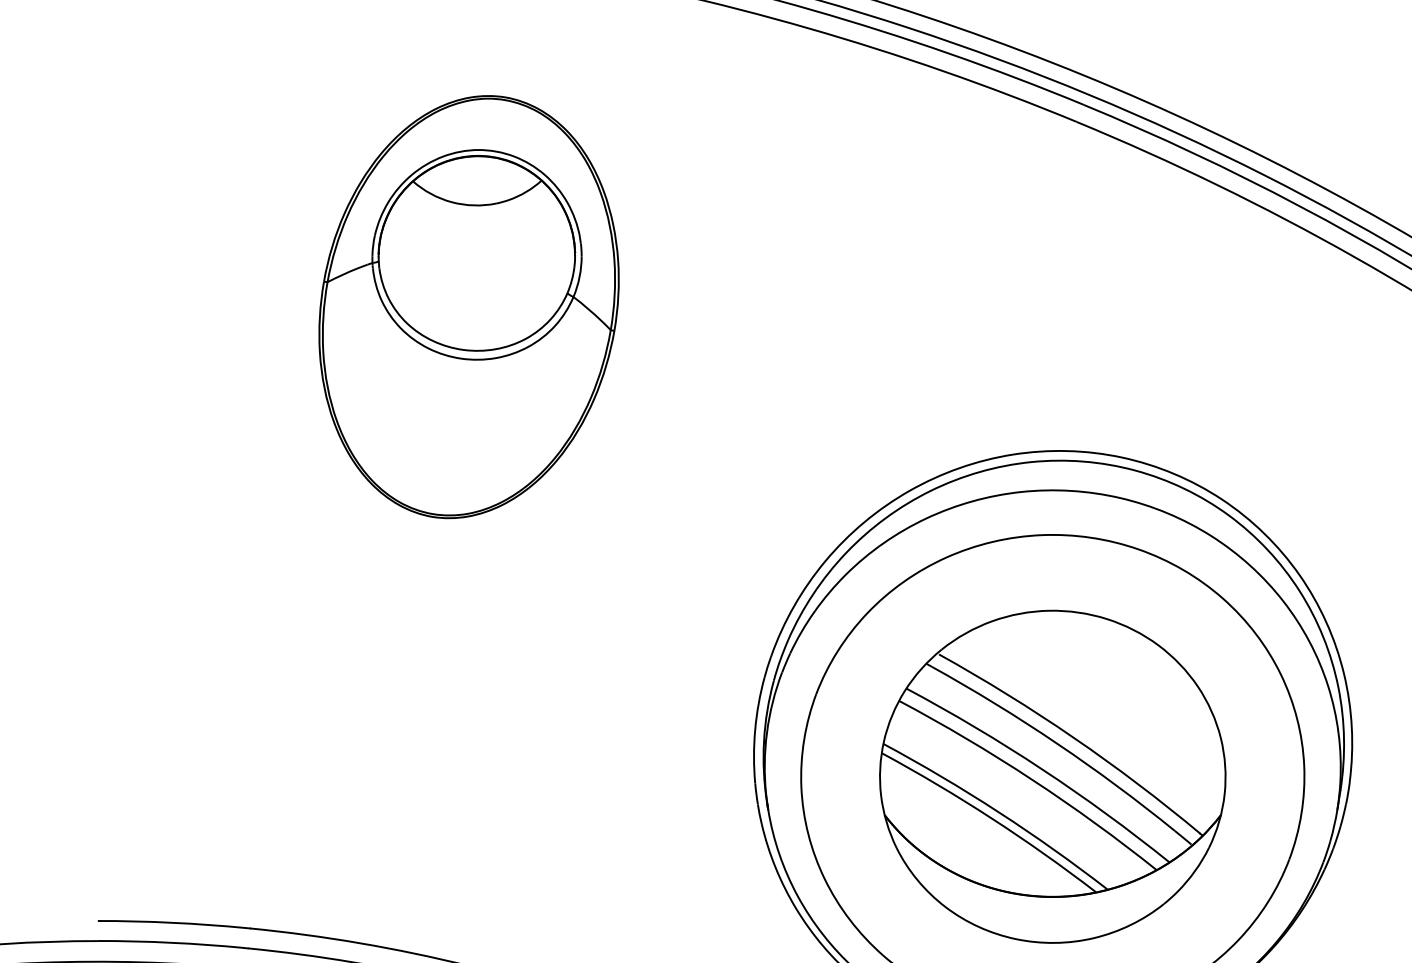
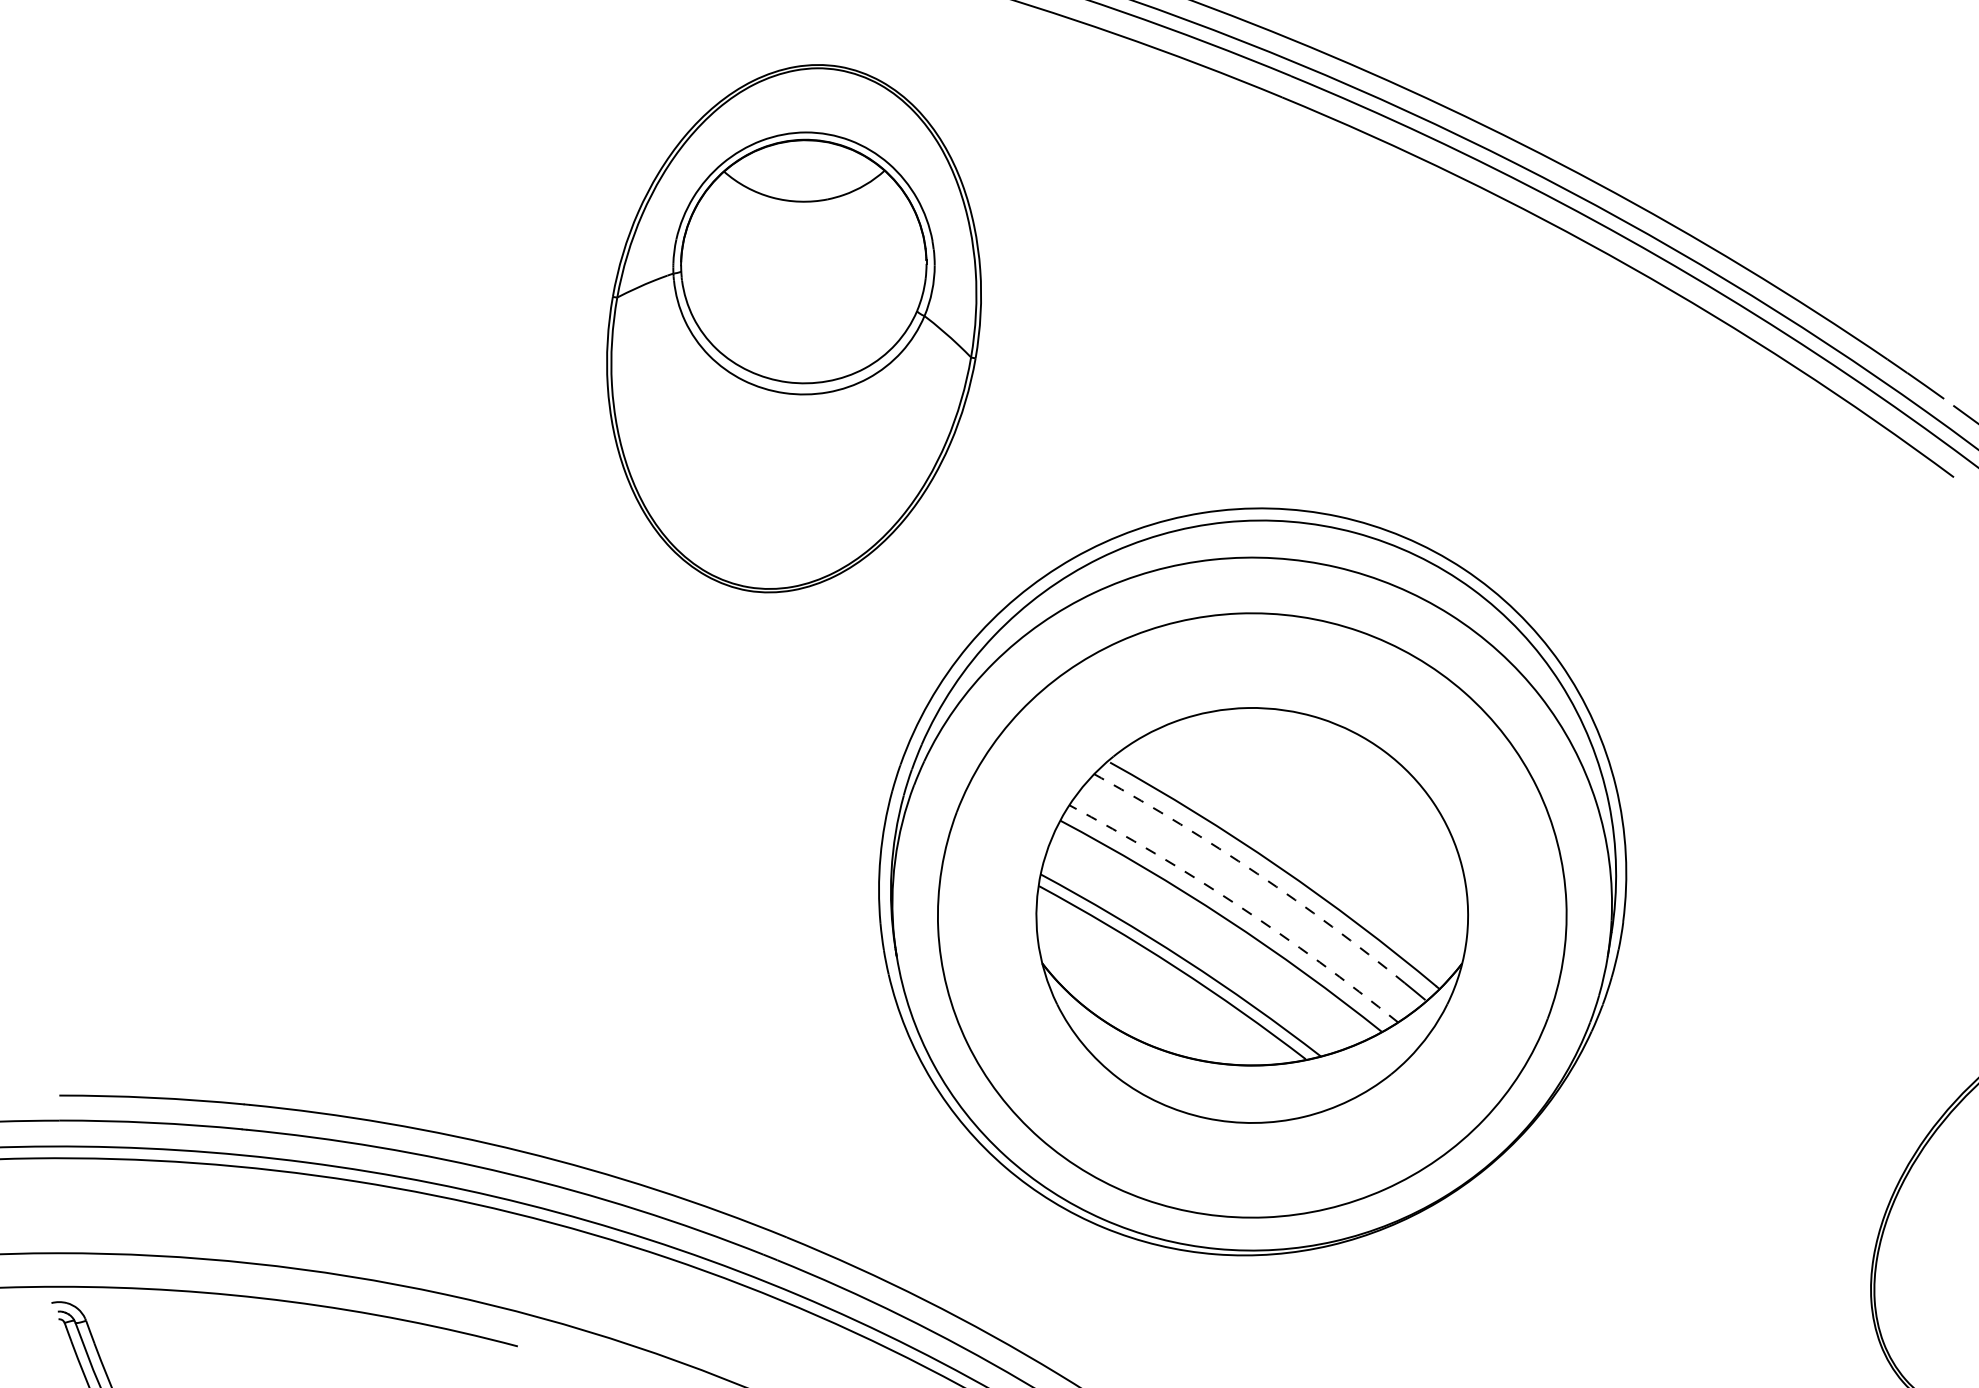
part: (468, 306) -> (793, 328), moved
arc: (1056, 743) -> (1257, 873), solid -> dashed
arc: (1041, 769) -> (1238, 906), solid -> dashed

